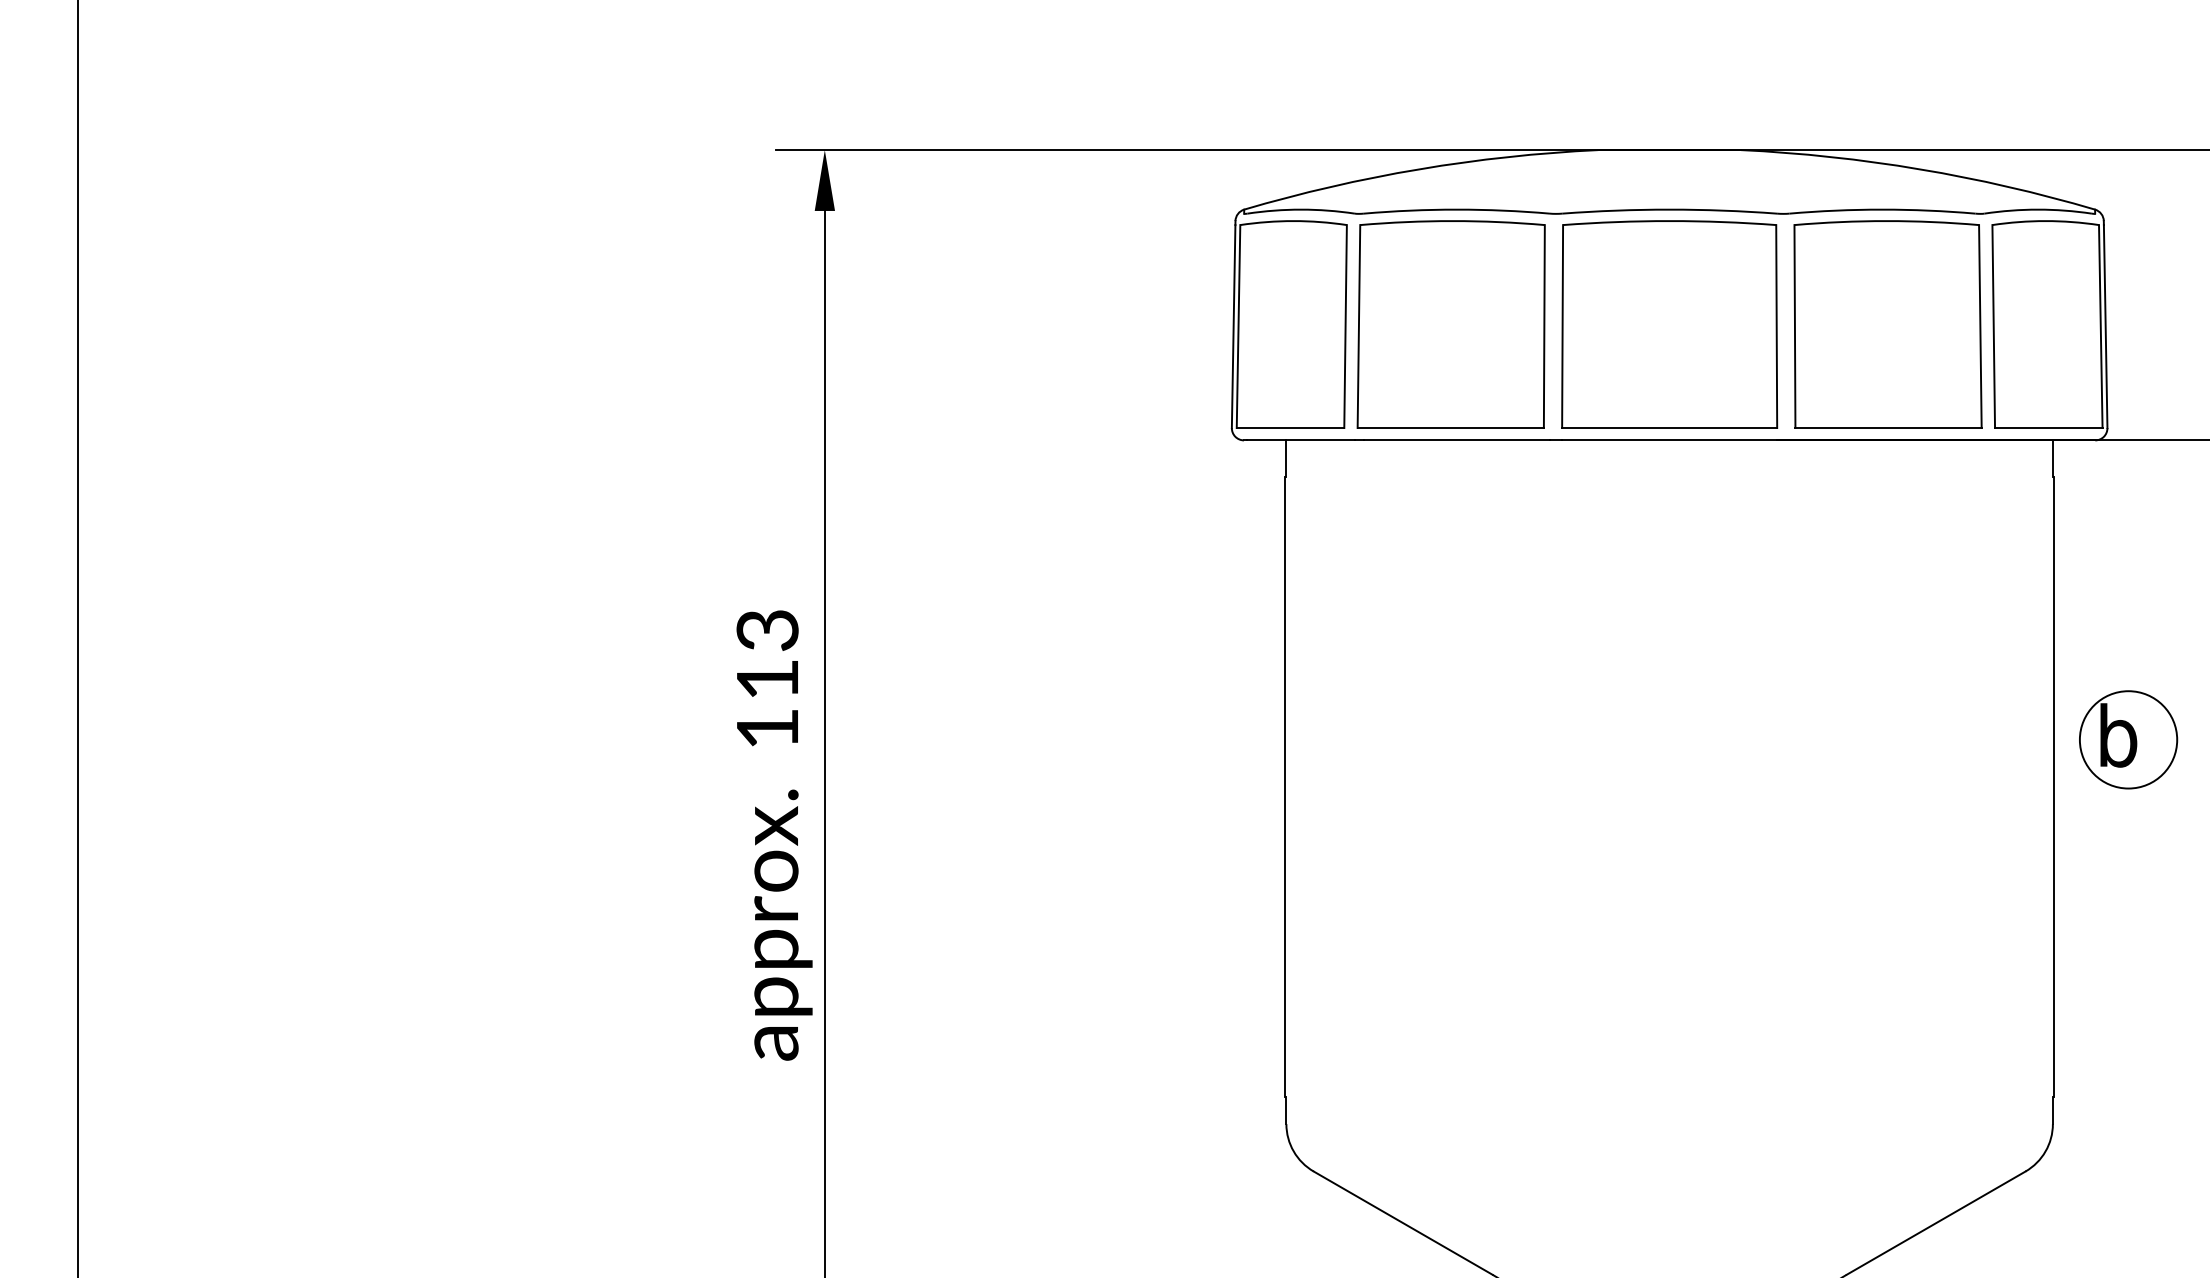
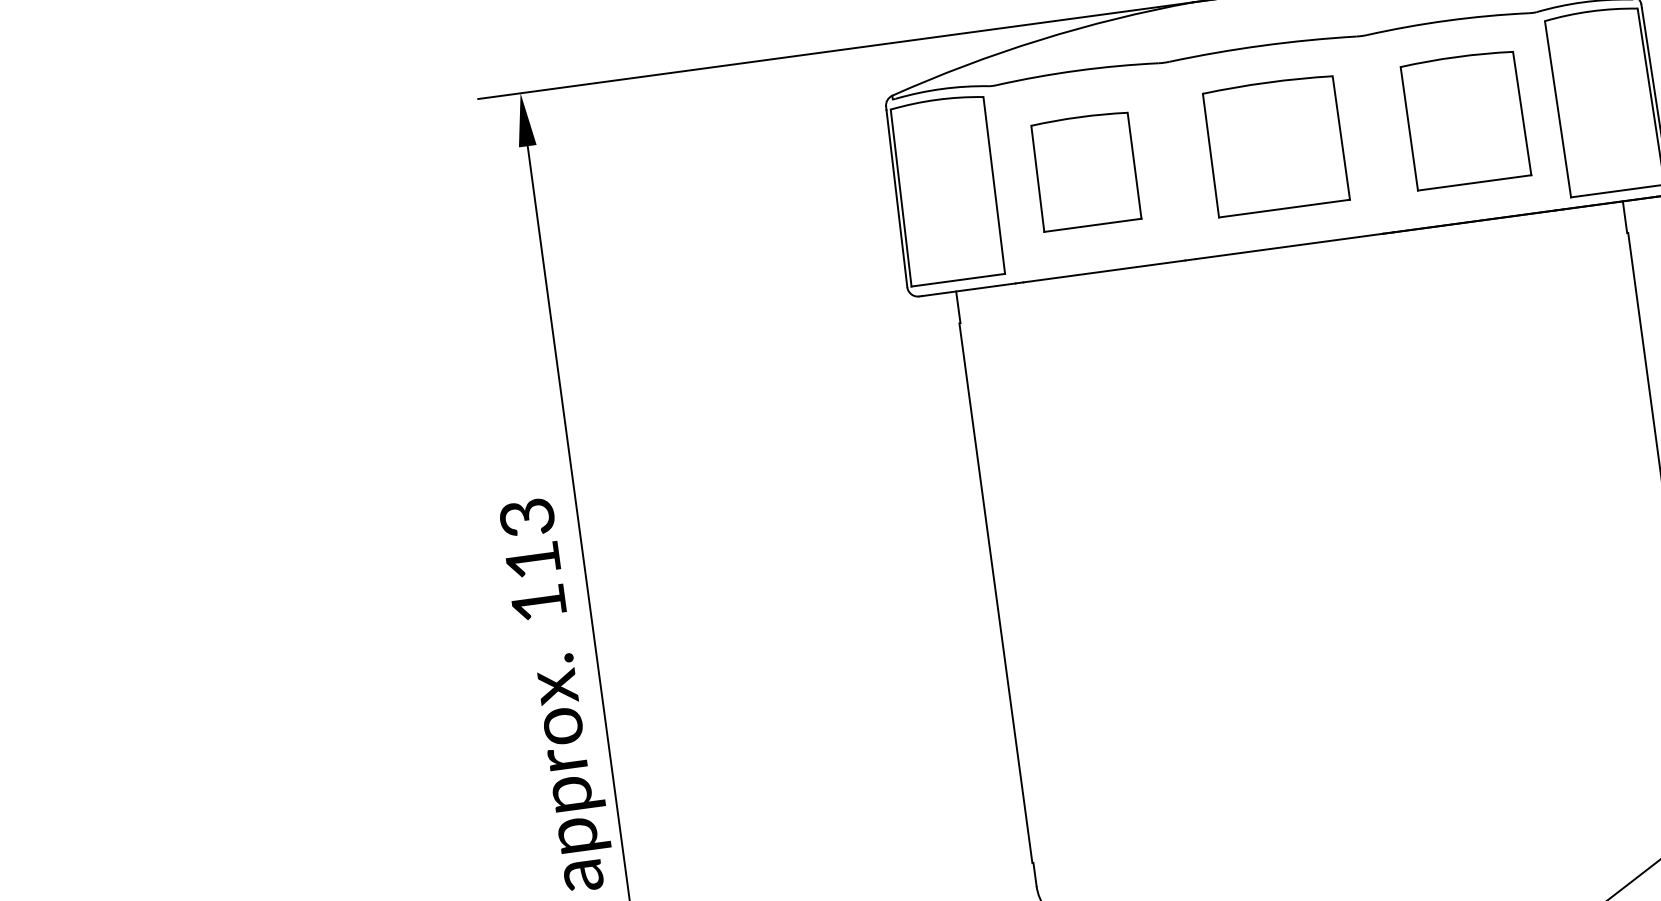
part: (1450, 324) -> (1085, 171), size x0.6
part: (1669, 324) -> (1275, 145), size x0.7
part: (1887, 324) -> (1465, 119), size x0.7

